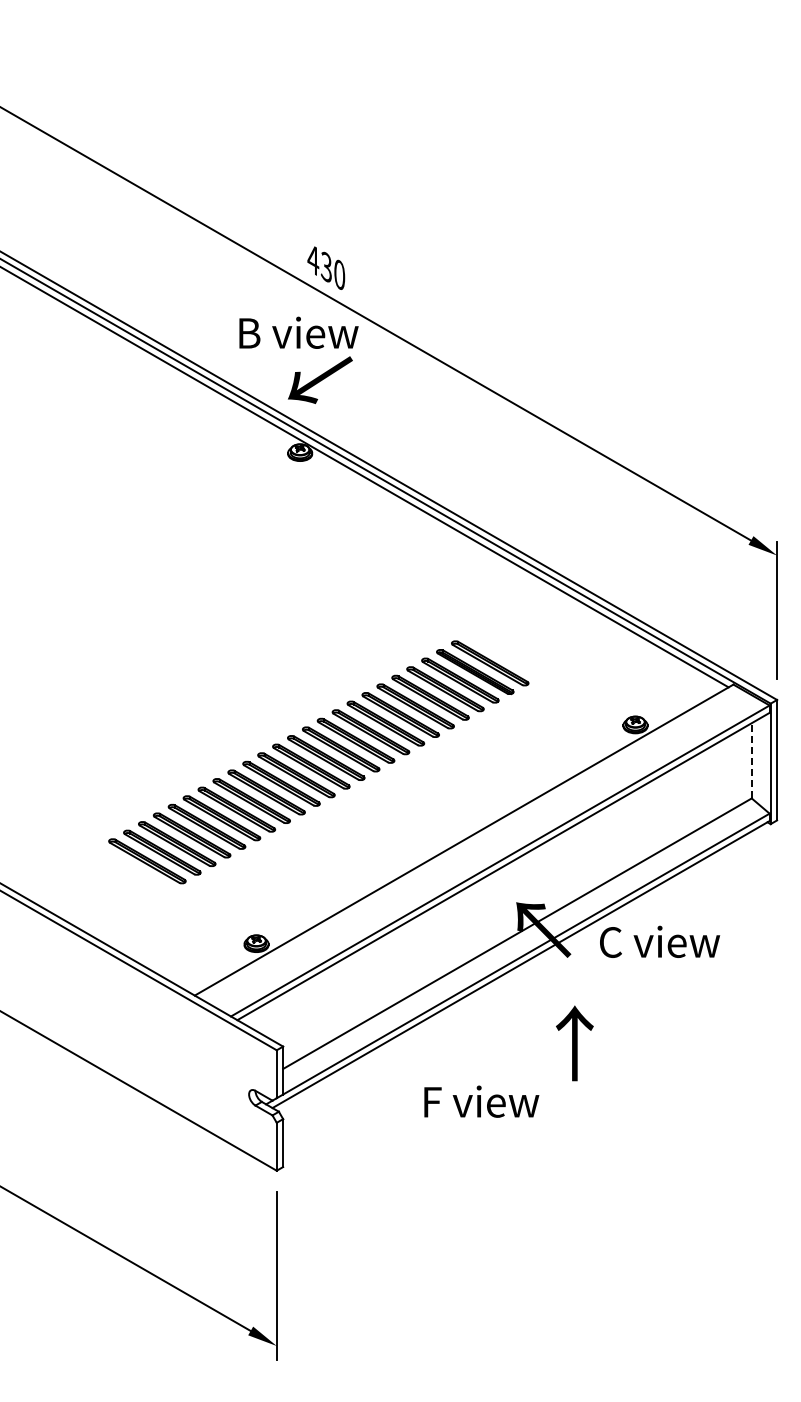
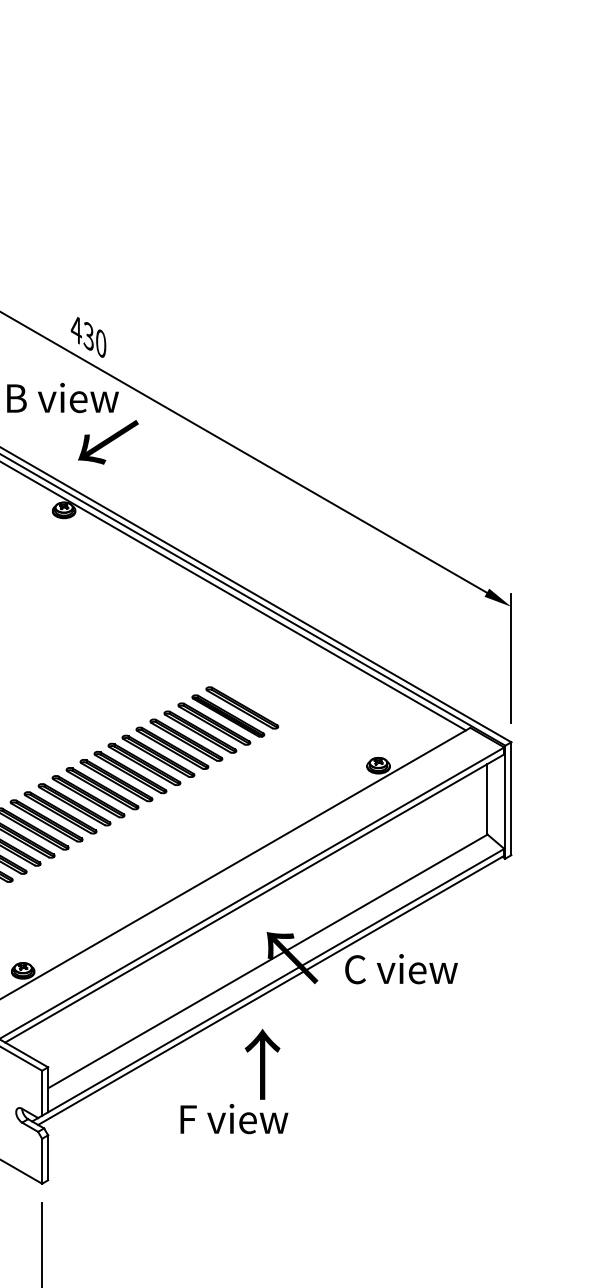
text: (320, 379) -> (108, 441), moved
line: (751, 760) -> (487, 799), dashed -> solid
text: (574, 1043) -> (262, 1064), moved

